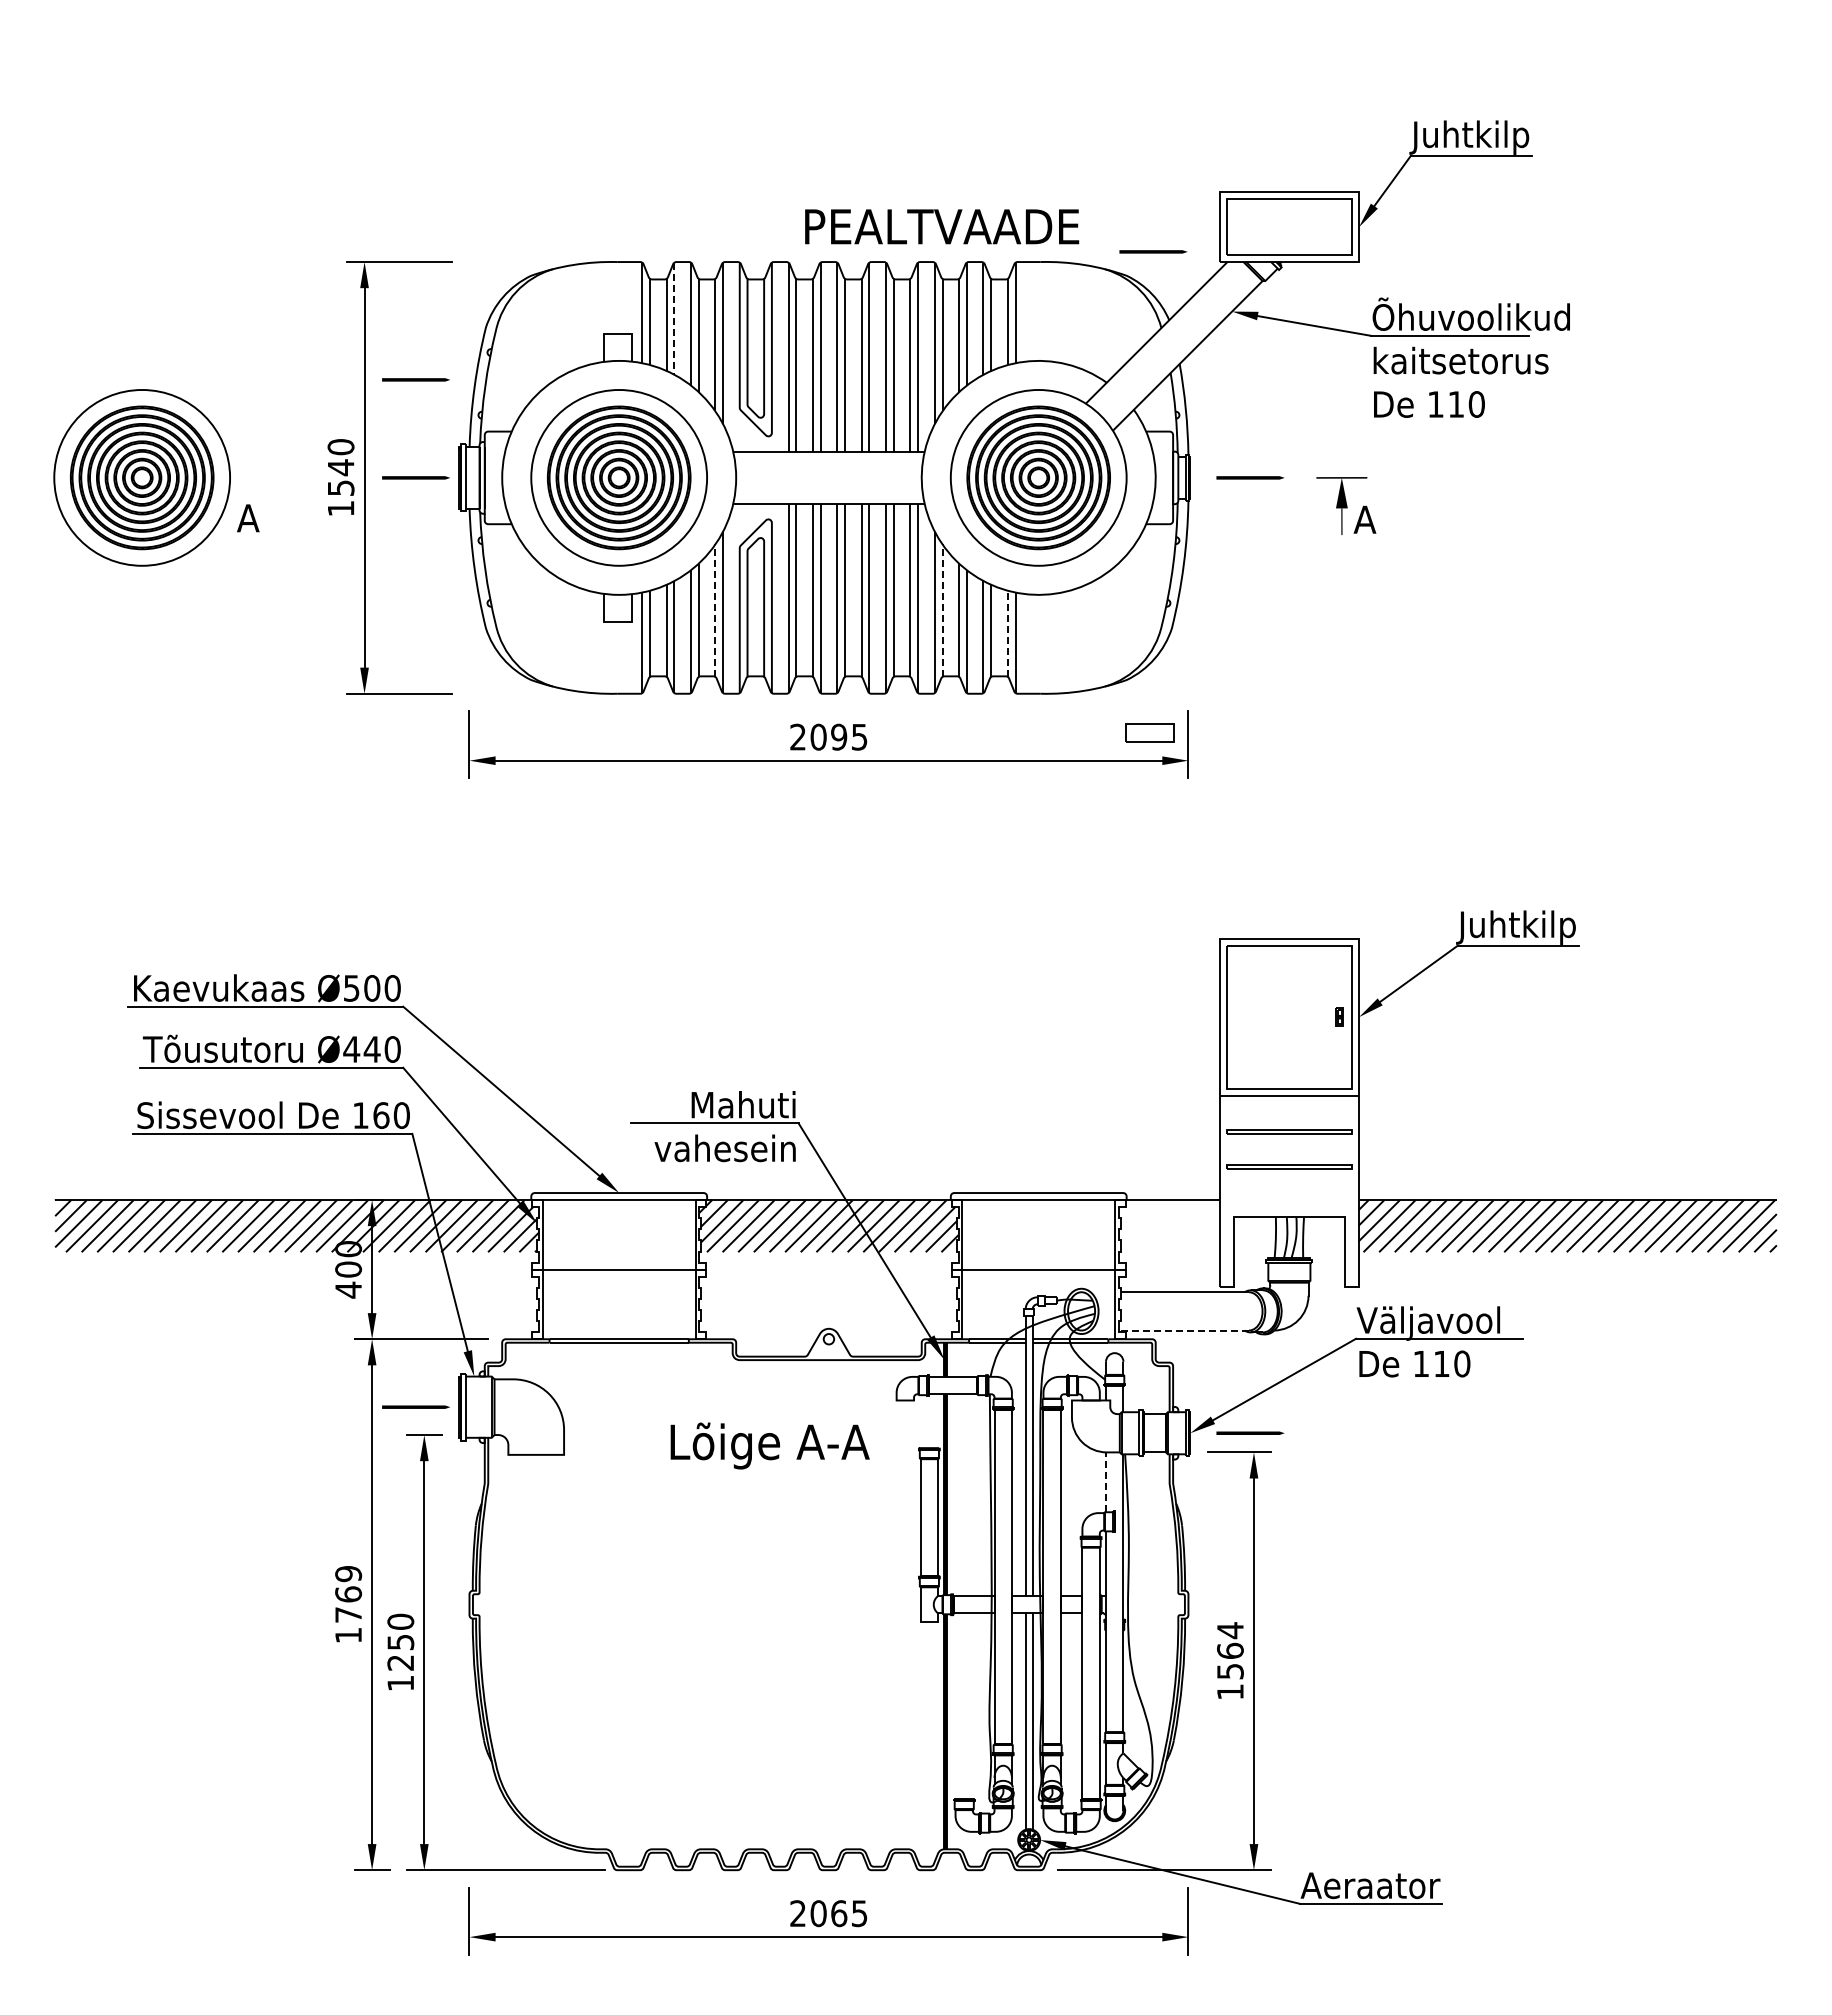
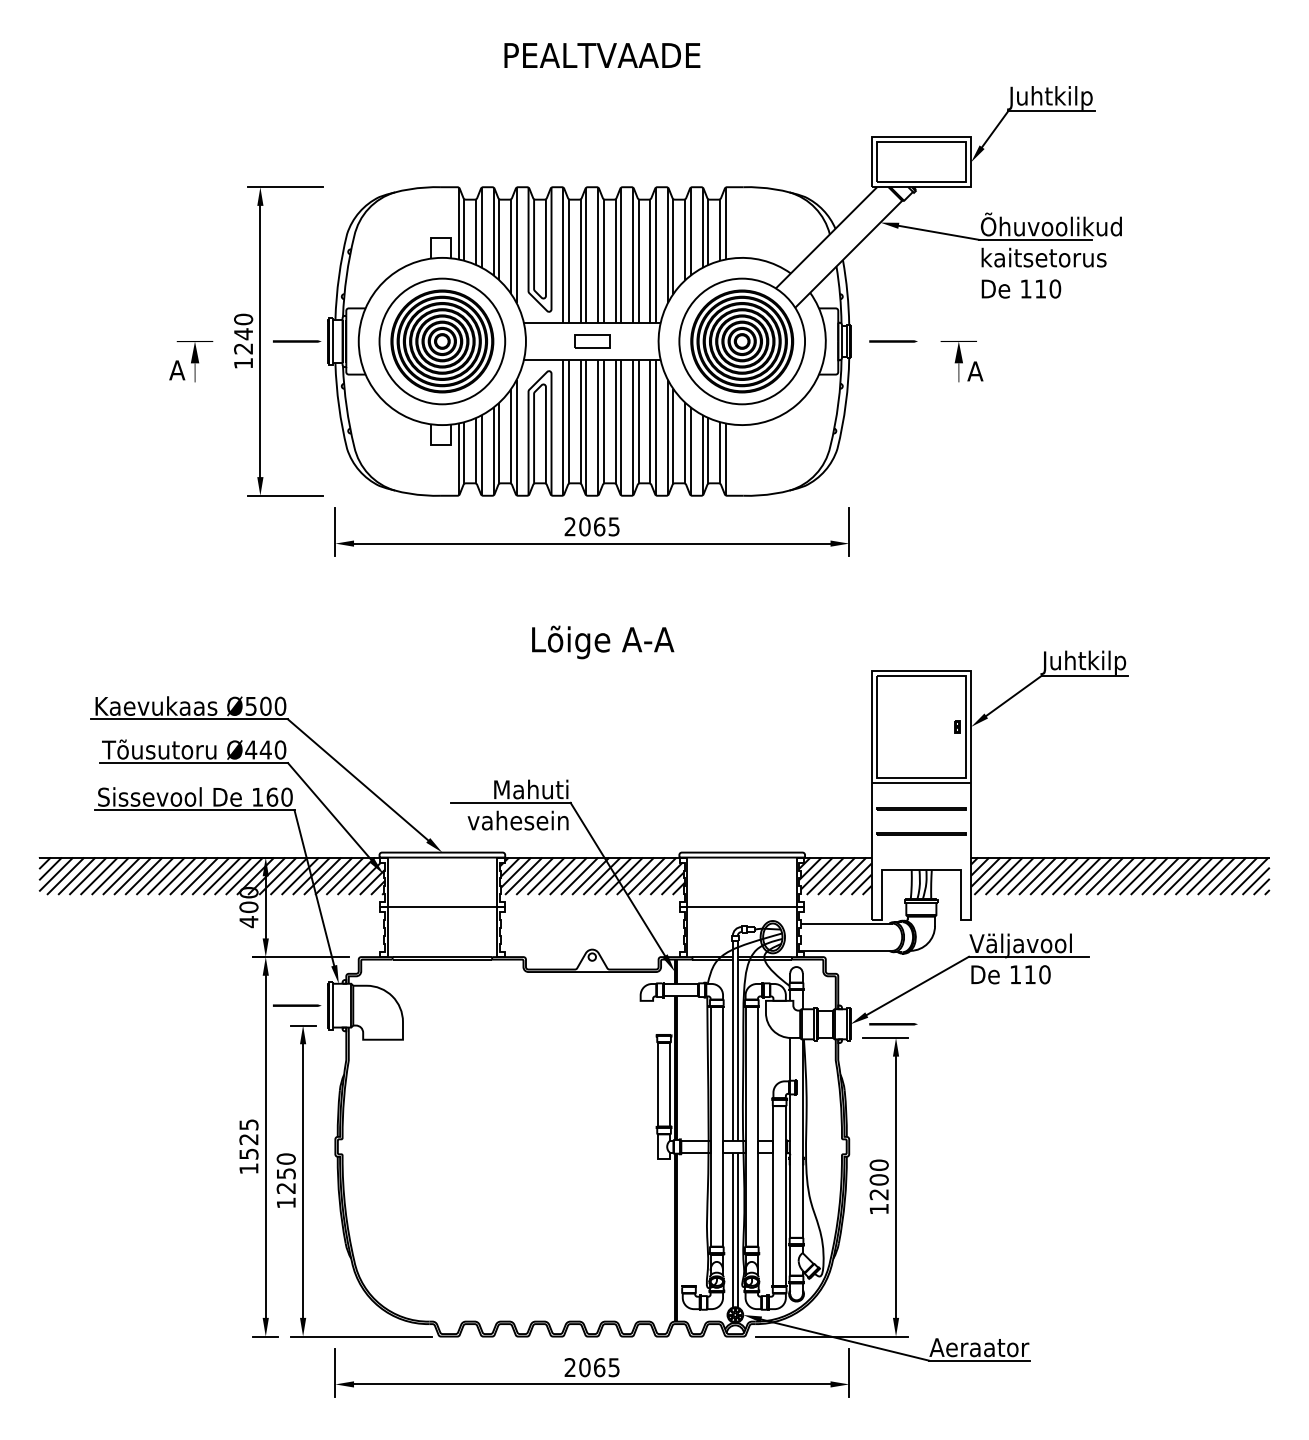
text: (942, 226) -> (602, 55), moved
line: (1153, 251) -> (824, 179), removed
line: (674, 319) -> (481, 228), dashed -> solid
line: (415, 379) -> (296, 271), removed
part: (141, 477) -> (100, 341), removed
text: (340, 487) -> (243, 348), 1540 -> 1240
part: (272, 506) -> (194, 361), added
line: (715, 610) -> (511, 436), dashed -> solid
line: (942, 610) -> (673, 436), dashed -> solid
line: (1007, 633) -> (719, 452), dashed -> solid
part: (1149, 732) -> (591, 341), moved
text: (839, 736) -> (599, 526), 2095 -> 2065
hatch: (1168, 1225) -> (834, 875), added
line: (1183, 1330) -> (845, 950), dashed -> solid
text: (769, 1445) -> (602, 642), moved
line: (1106, 1482) -> (790, 1059), dashed -> solid
text: (348, 1594) -> (248, 1139), 1769 -> 1525
text: (1230, 1650) -> (879, 1179), 1564 -> 1200

